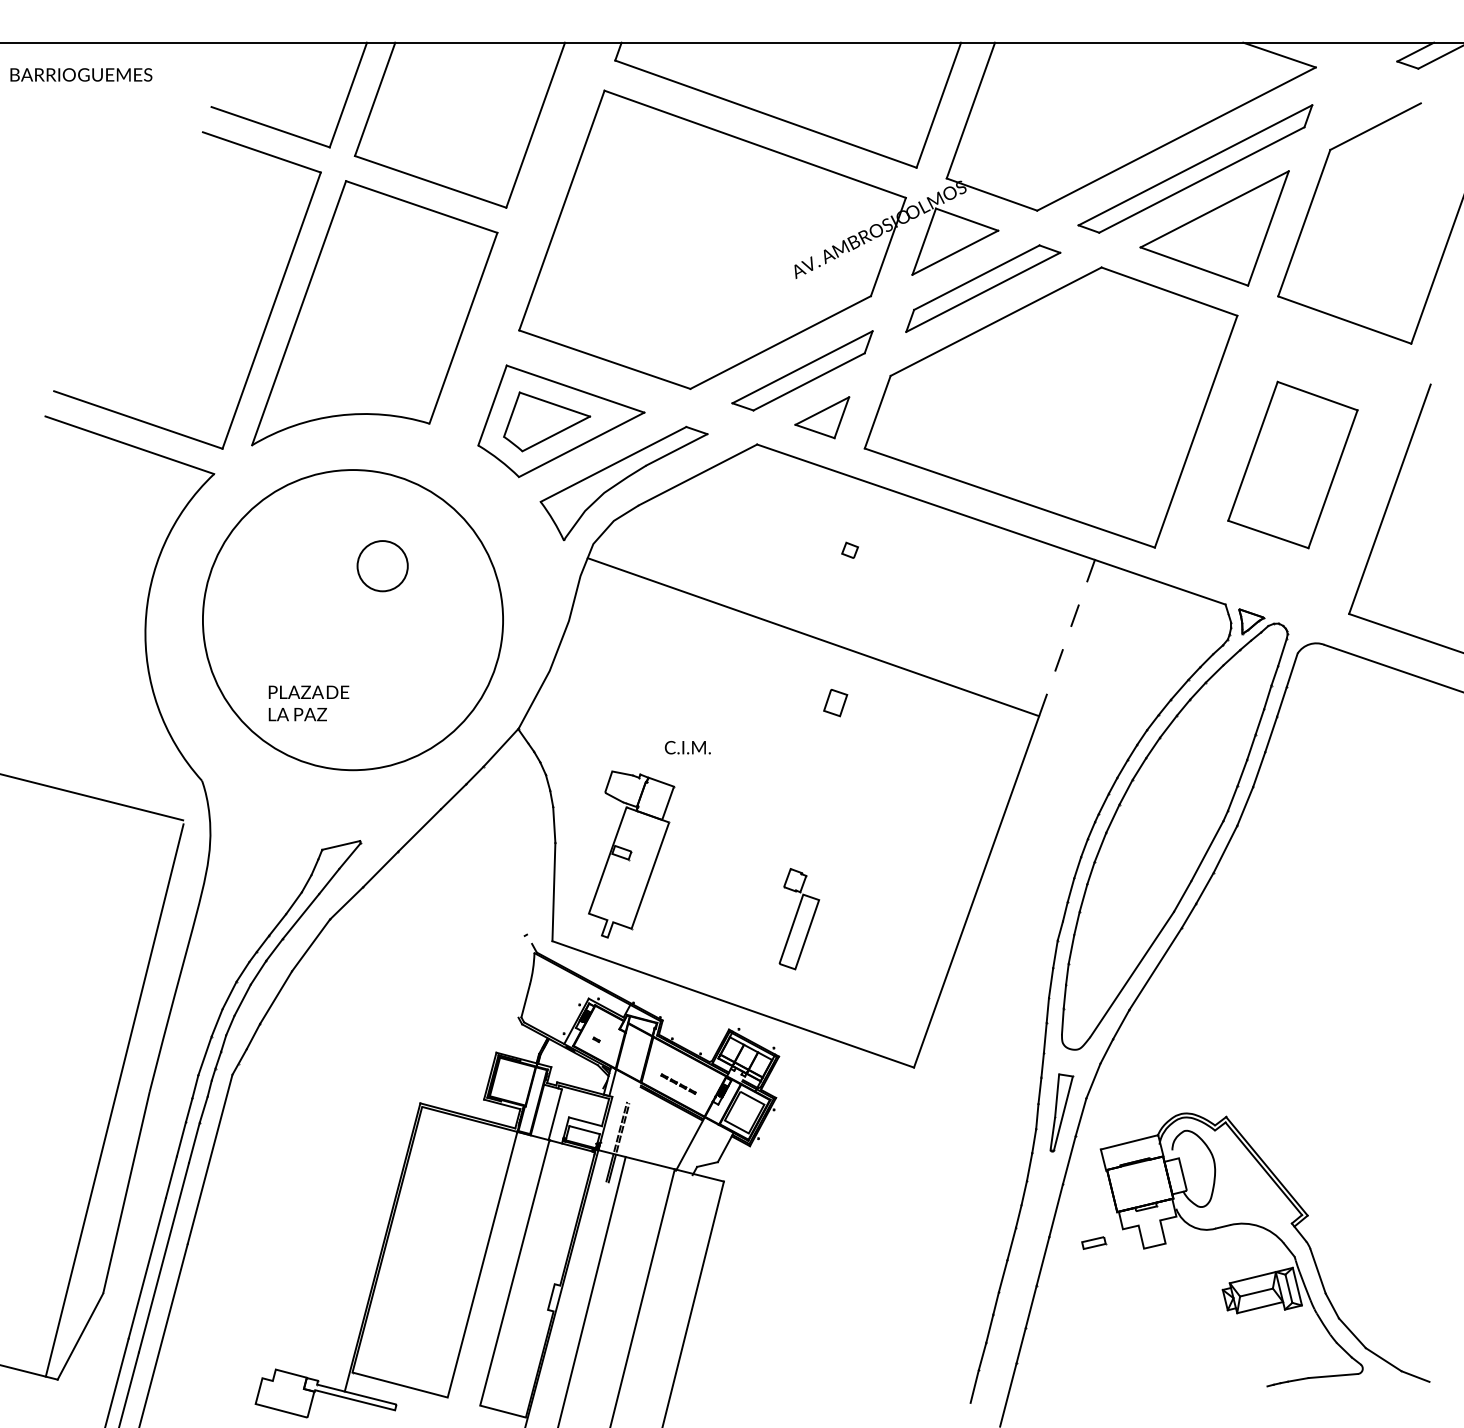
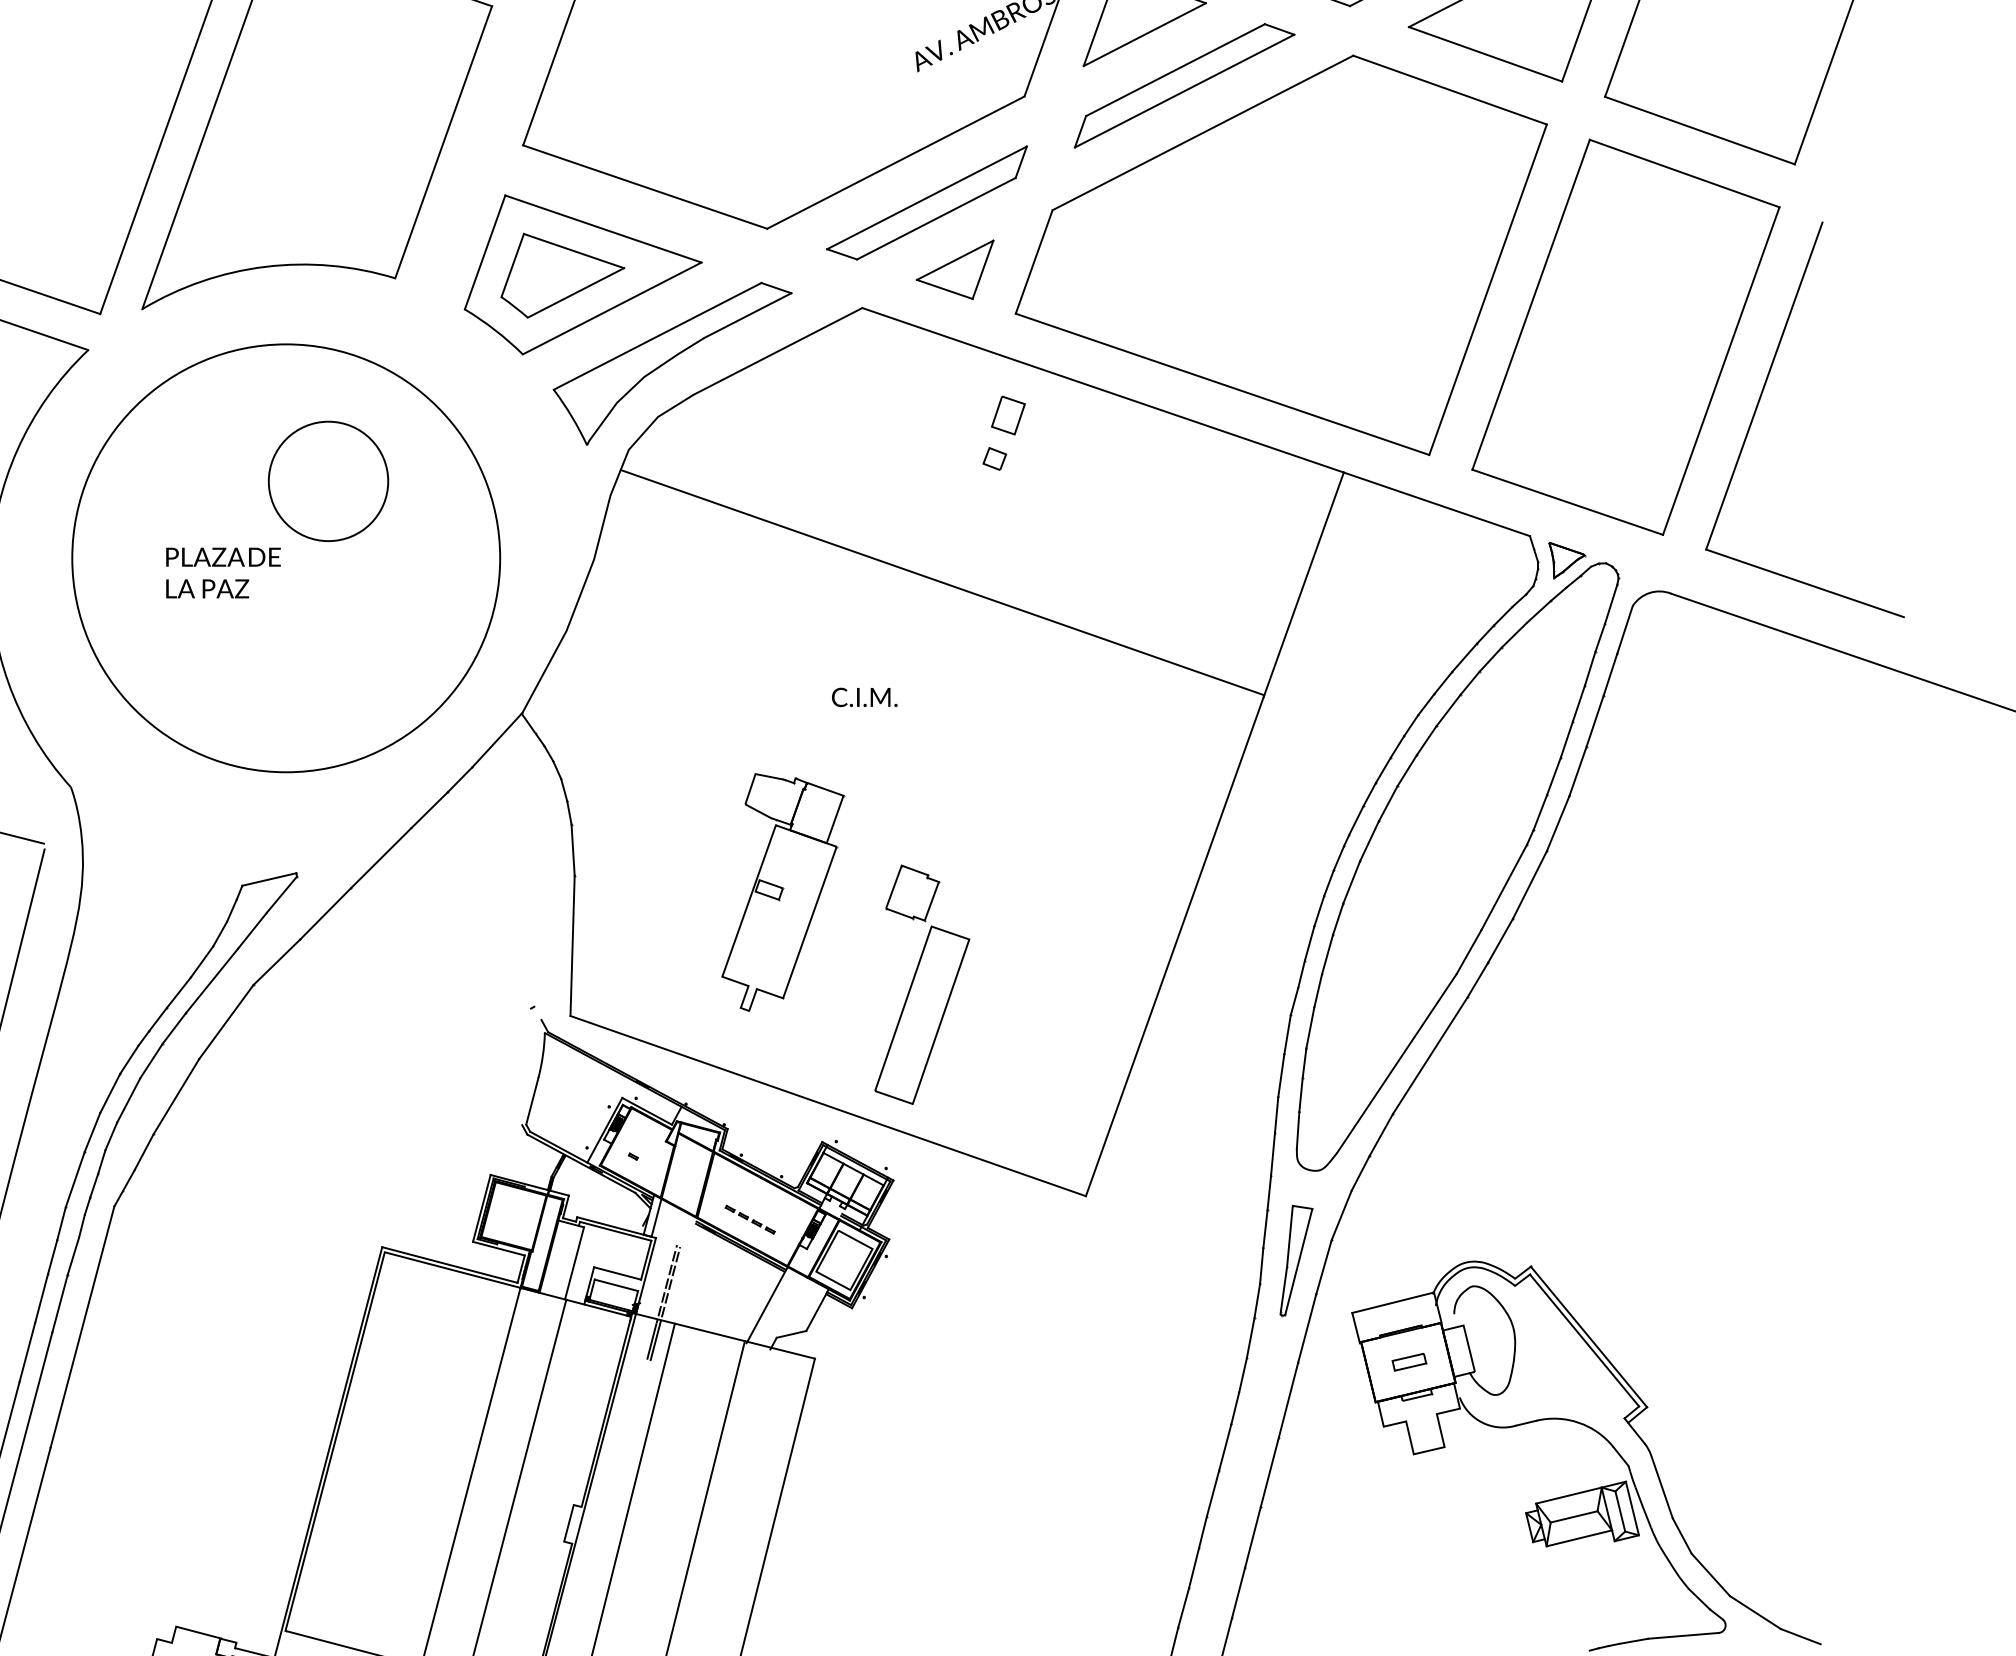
part: (1292, 464) -> (1625, 336), size x1.67
circle: (382, 566) -> (328, 481), size x1.67
line: (1066, 638) -> (1303, 584), dashed -> solid
part: (835, 702) -> (1008, 414), moved
text: (308, 703) -> (222, 573), moved
text: (687, 747) -> (864, 697), moved
part: (631, 854) -> (782, 892), moved
part: (799, 918) -> (922, 983), size x1.67
part: (1094, 1242) -> (1410, 1361), moved

